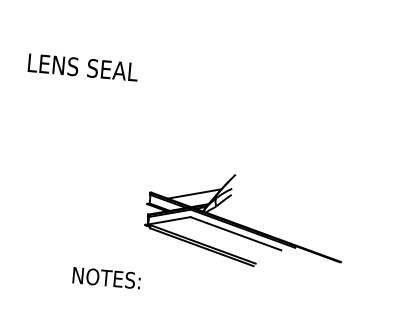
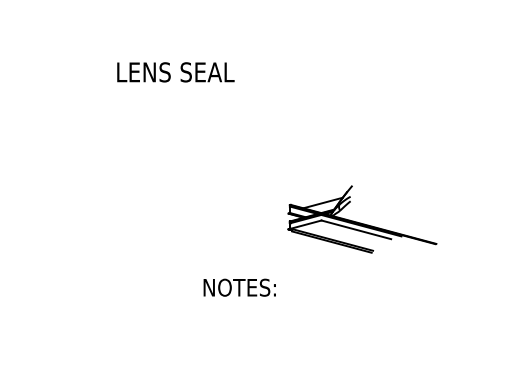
part: (245, 220) -> (362, 219), size x0.7
text: (106, 277) -> (239, 287), moved

